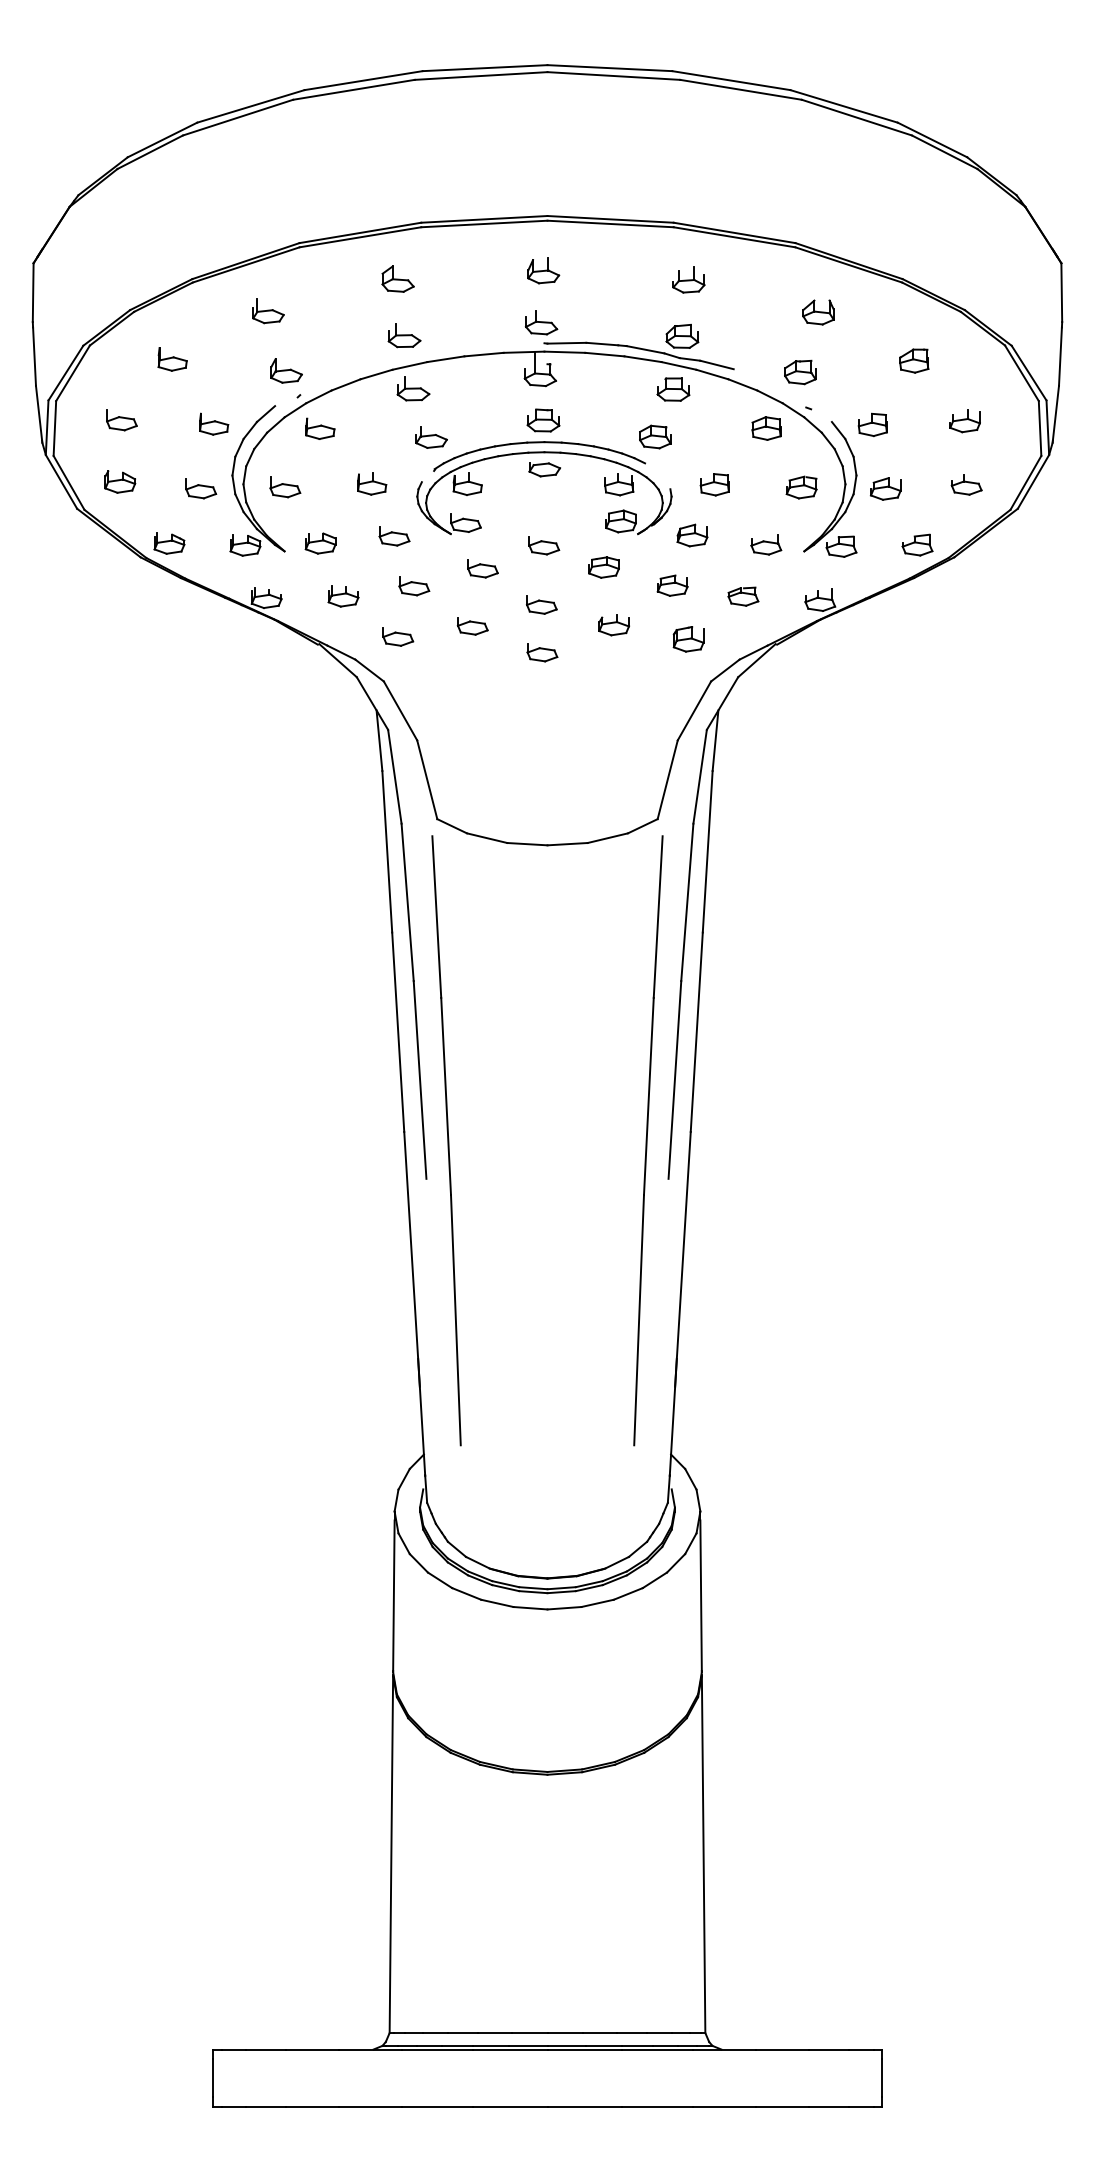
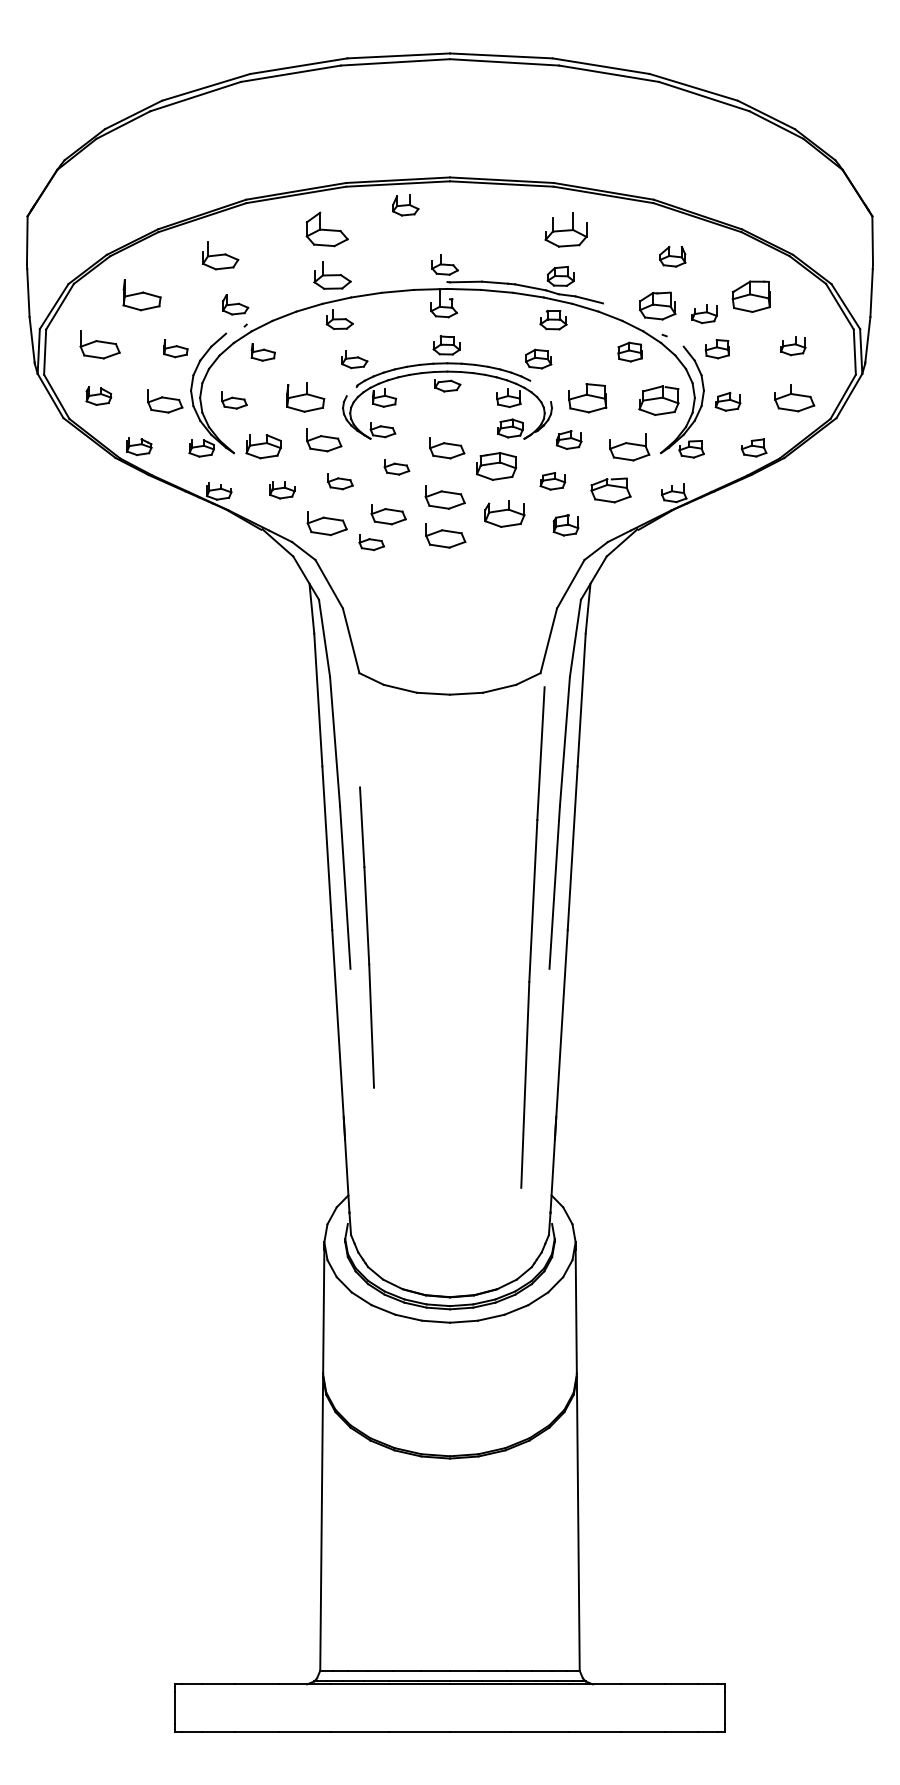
part: (543, 270) -> (405, 204), moved
part: (397, 278) -> (326, 228), size x1.6
part: (688, 279) -> (565, 229), size x1.6
part: (268, 311) -> (220, 255), size x1.4
part: (404, 335) -> (332, 275), size x1.4
part: (172, 359) -> (141, 295), size x1.6
part: (914, 360) -> (751, 296), size x1.6
part: (800, 372) -> (657, 306), size x1.4
part: (856, 382) -> (703, 314), added
part: (121, 420) -> (99, 345), size x1.6
part: (372, 483) -> (306, 397), size x1.6
part: (714, 484) -> (587, 398), size x1.6
part: (966, 484) -> (794, 398), size x1.6
part: (801, 487) -> (658, 400), size x1.6
part: (201, 488) -> (165, 401), size x1.4
part: (394, 536) -> (324, 440), size x1.4
part: (320, 543) -> (263, 446), size x1.4
part: (766, 544) -> (629, 447), size x1.6
part: (544, 545) -> (447, 448), size x1.4
part: (603, 567) -> (496, 466), size x1.6
part: (743, 596) -> (611, 490), size x1.6
part: (541, 604) -> (445, 496), size x1.6
part: (613, 625) -> (504, 514), size x1.6
part: (472, 626) -> (388, 514), size x1.4
part: (398, 636) -> (327, 523), size x1.6
part: (542, 652) -> (445, 536), size x1.6
part: (452, 660) -> (371, 542), added
part: (446, 1140) -> (366, 937), size x0.6

